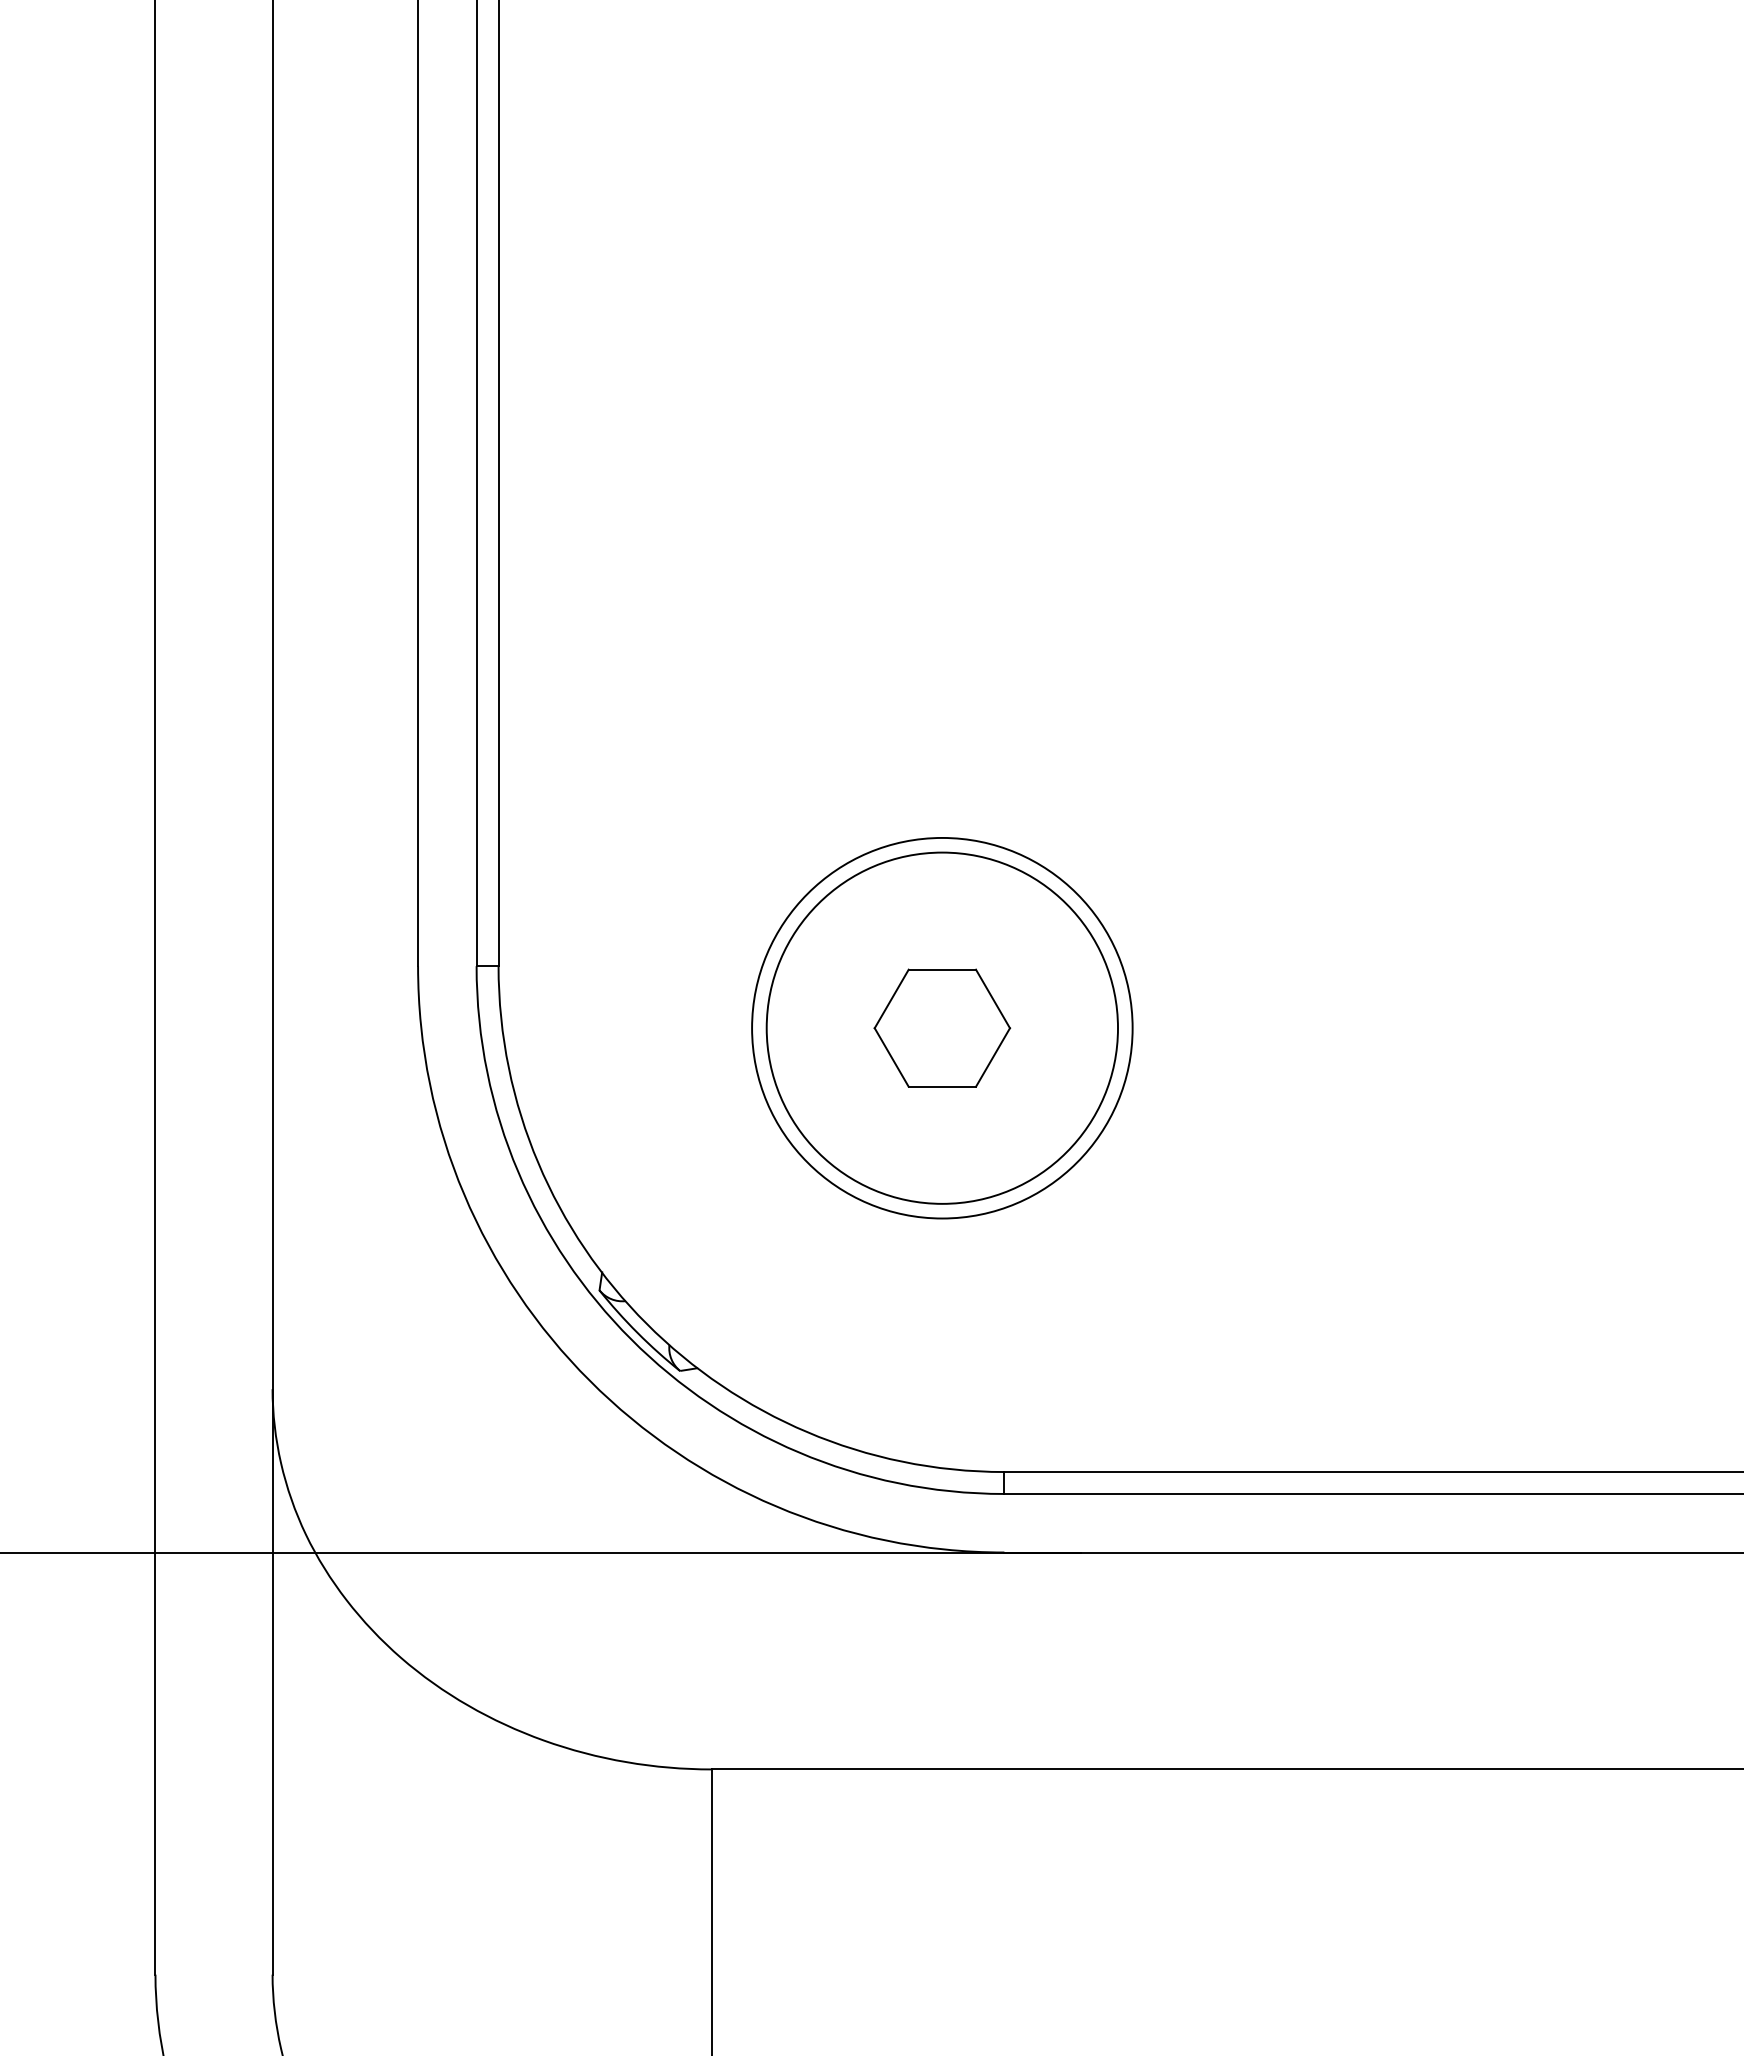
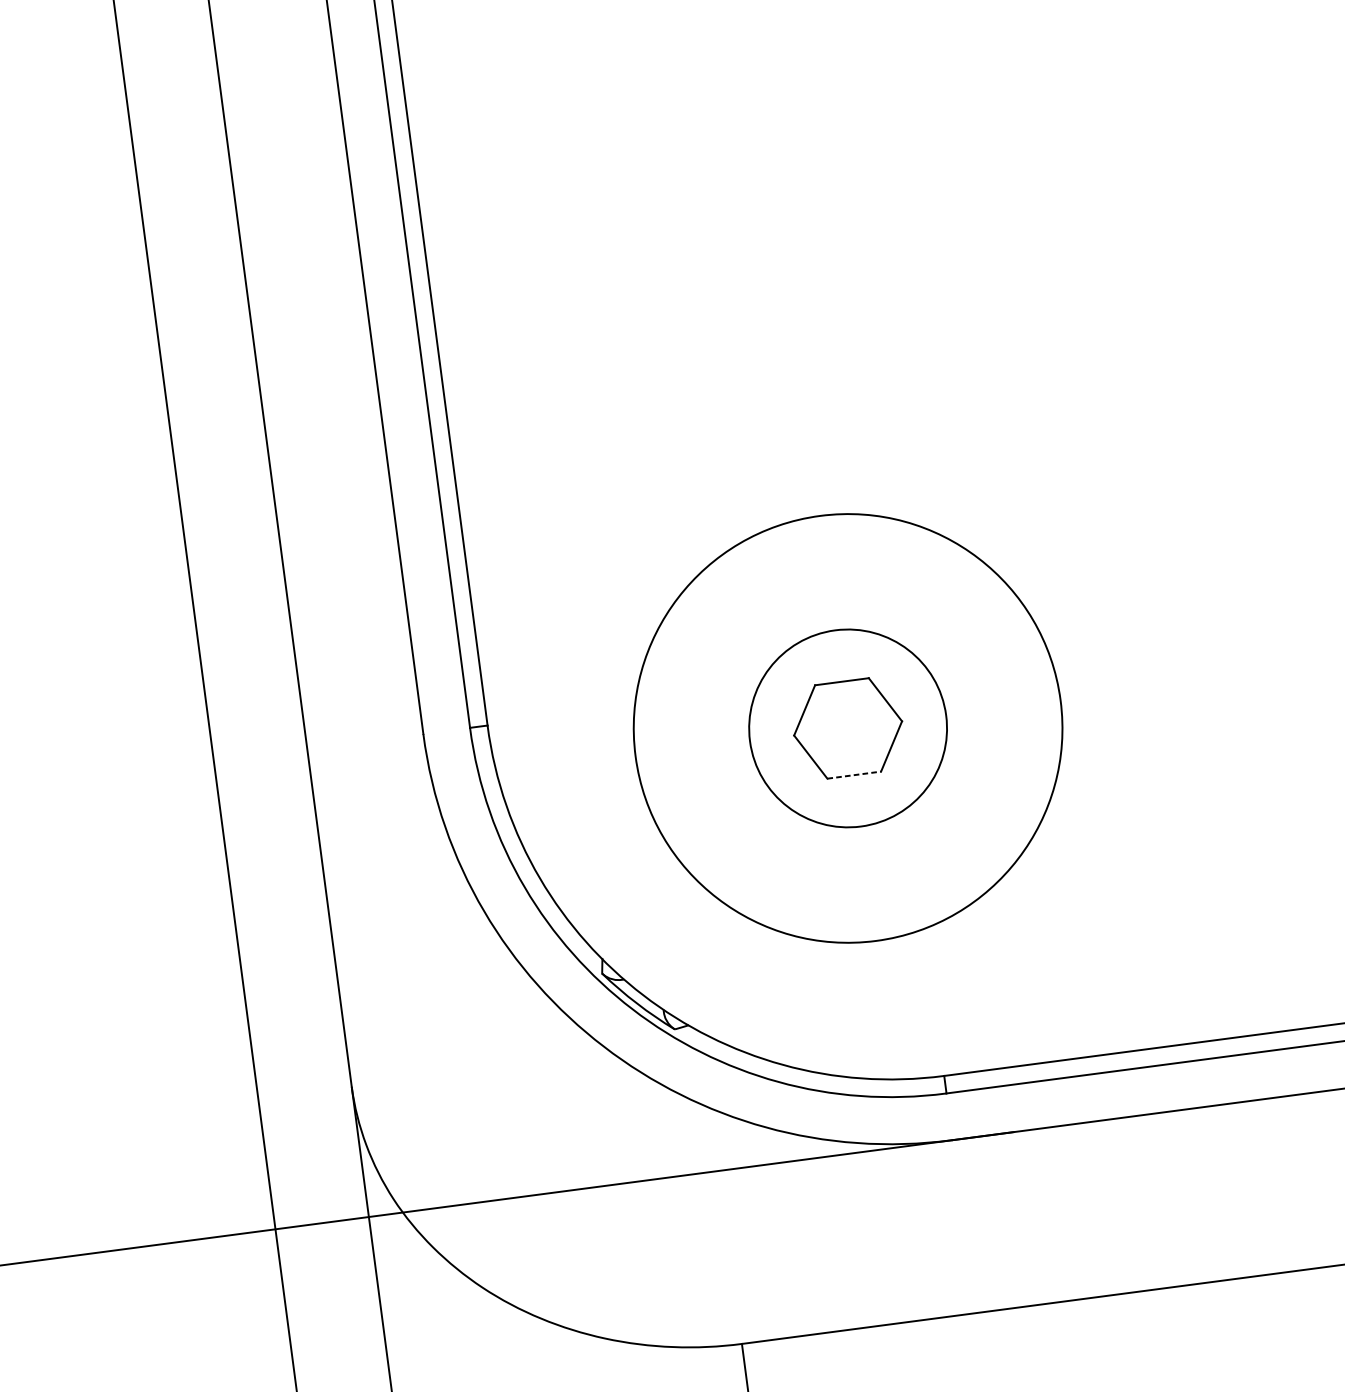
circle: (942, 1027) -> (848, 727), size x0.7
circle: (942, 1027) -> (848, 727), size x1.4
line: (942, 1086) -> (854, 774), solid -> dashed

